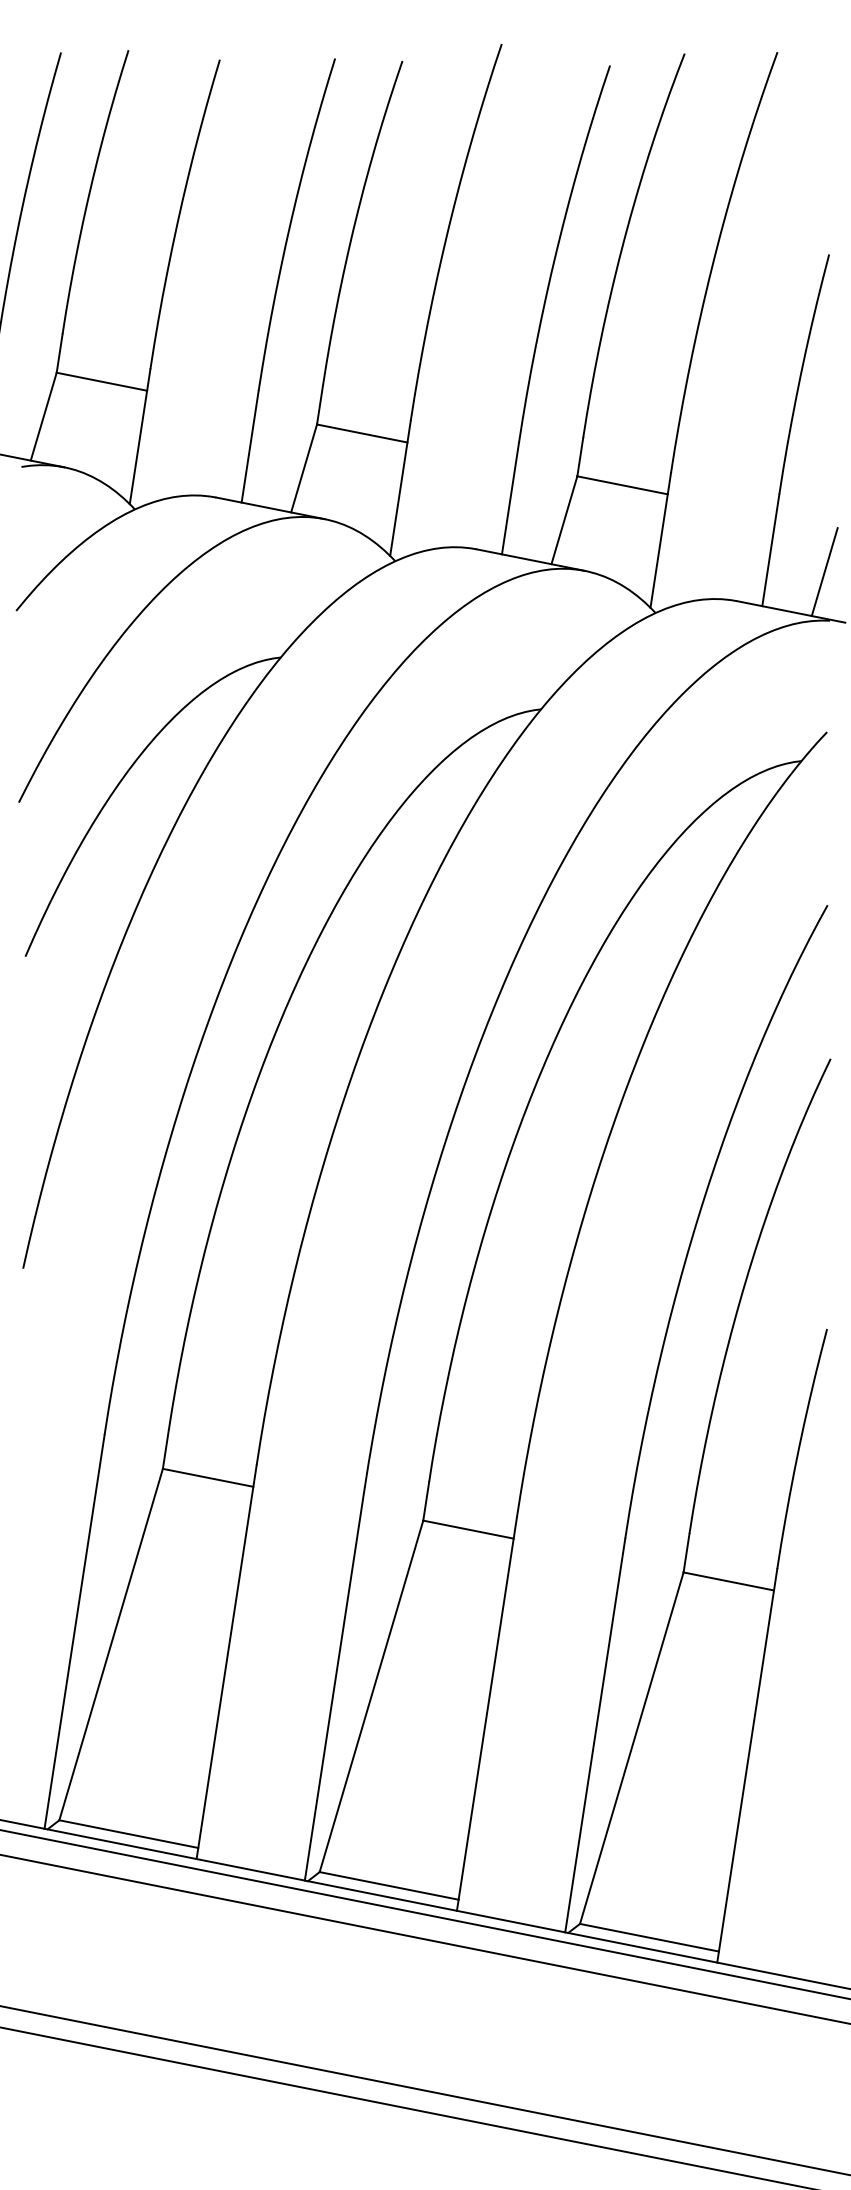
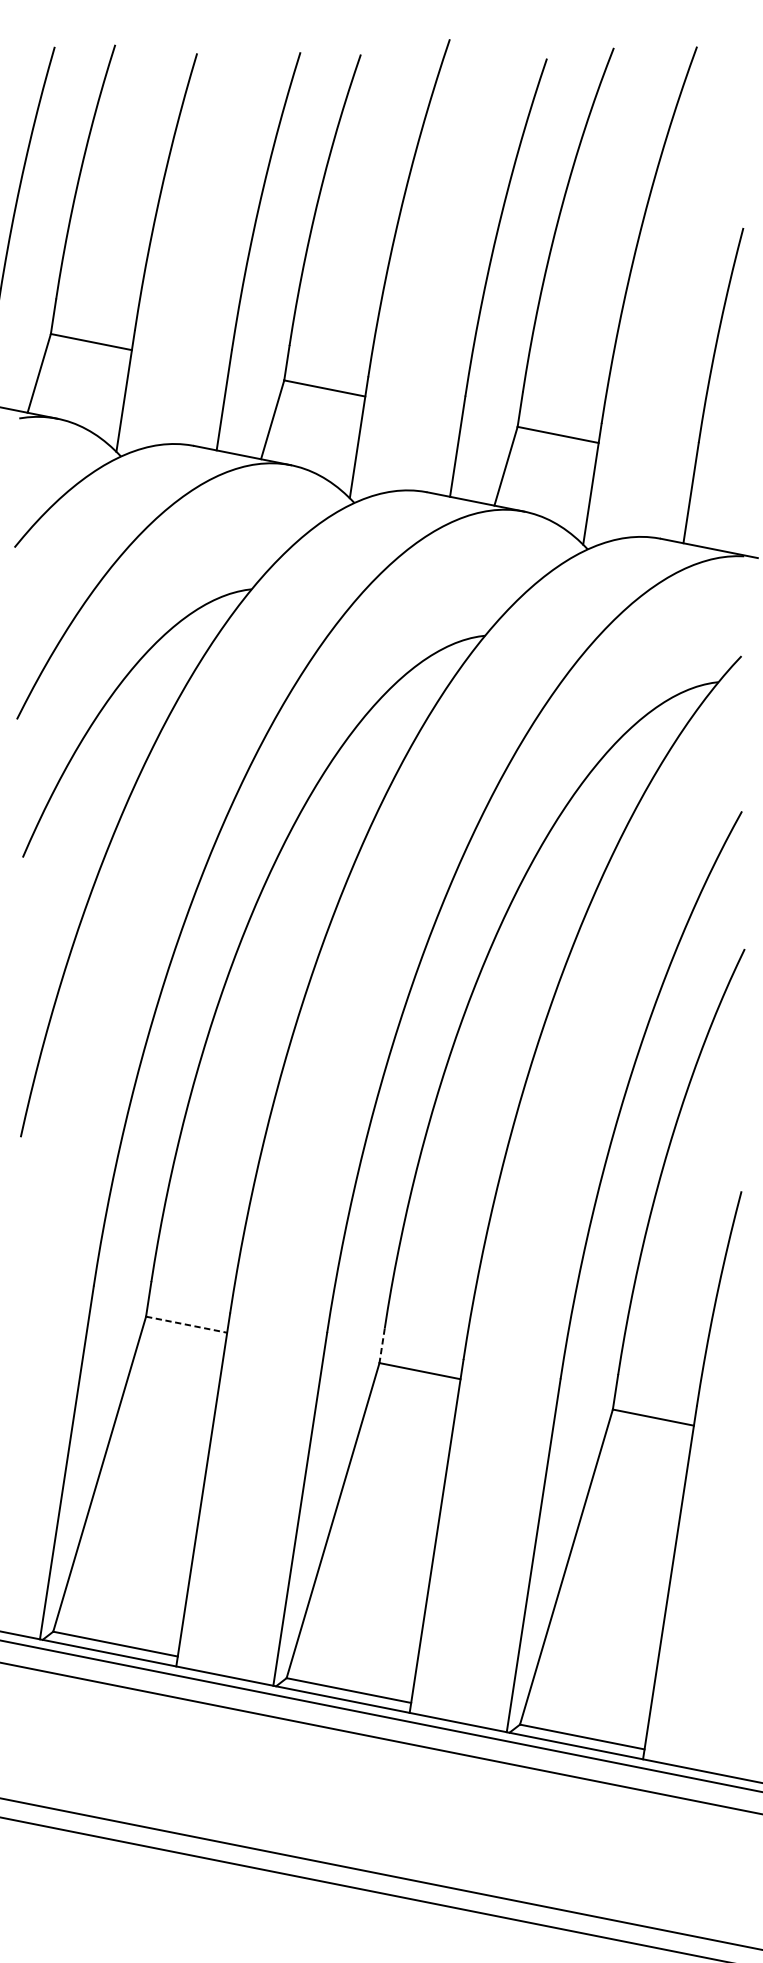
line: (824, 572) -> (739, 513), removed
line: (208, 1477) -> (186, 1324), solid -> dashed
line: (426, 1501) -> (382, 1345), solid -> dashed

